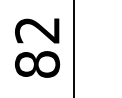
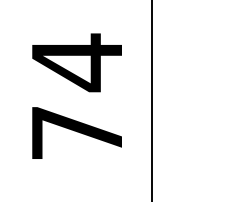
text: (37, 46) -> (77, 95), 82 -> 74

